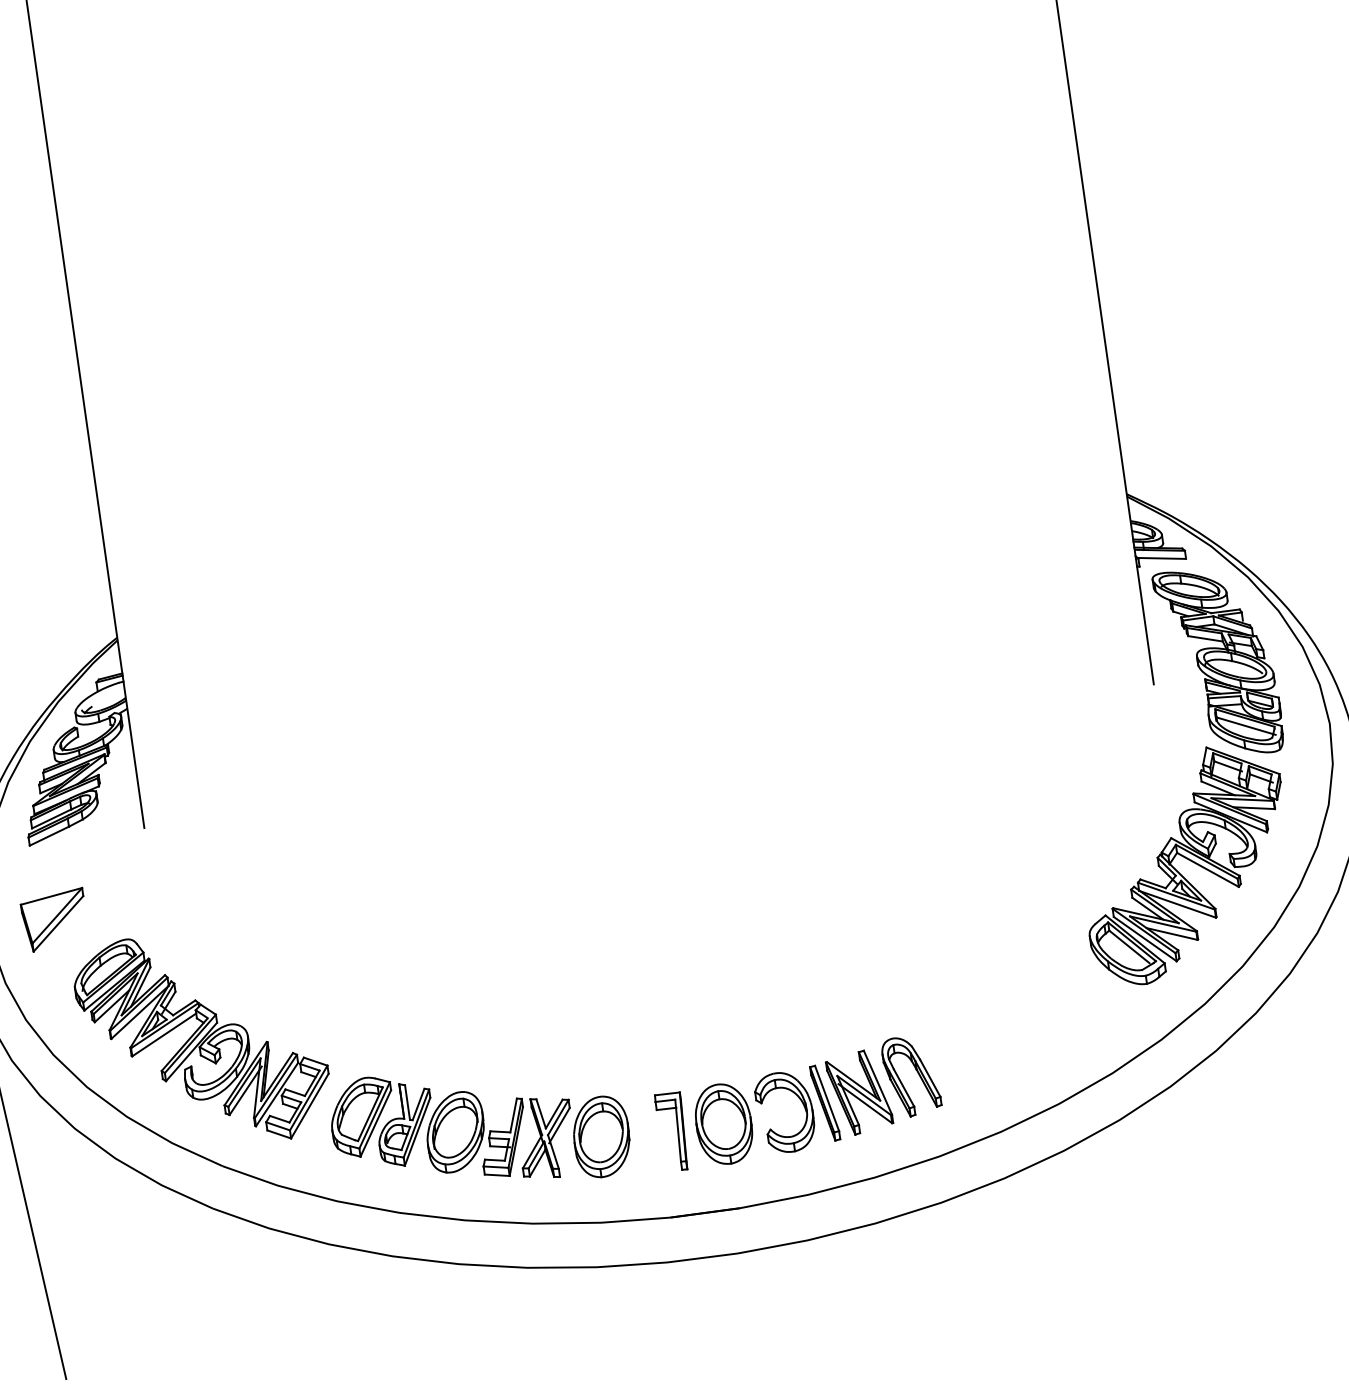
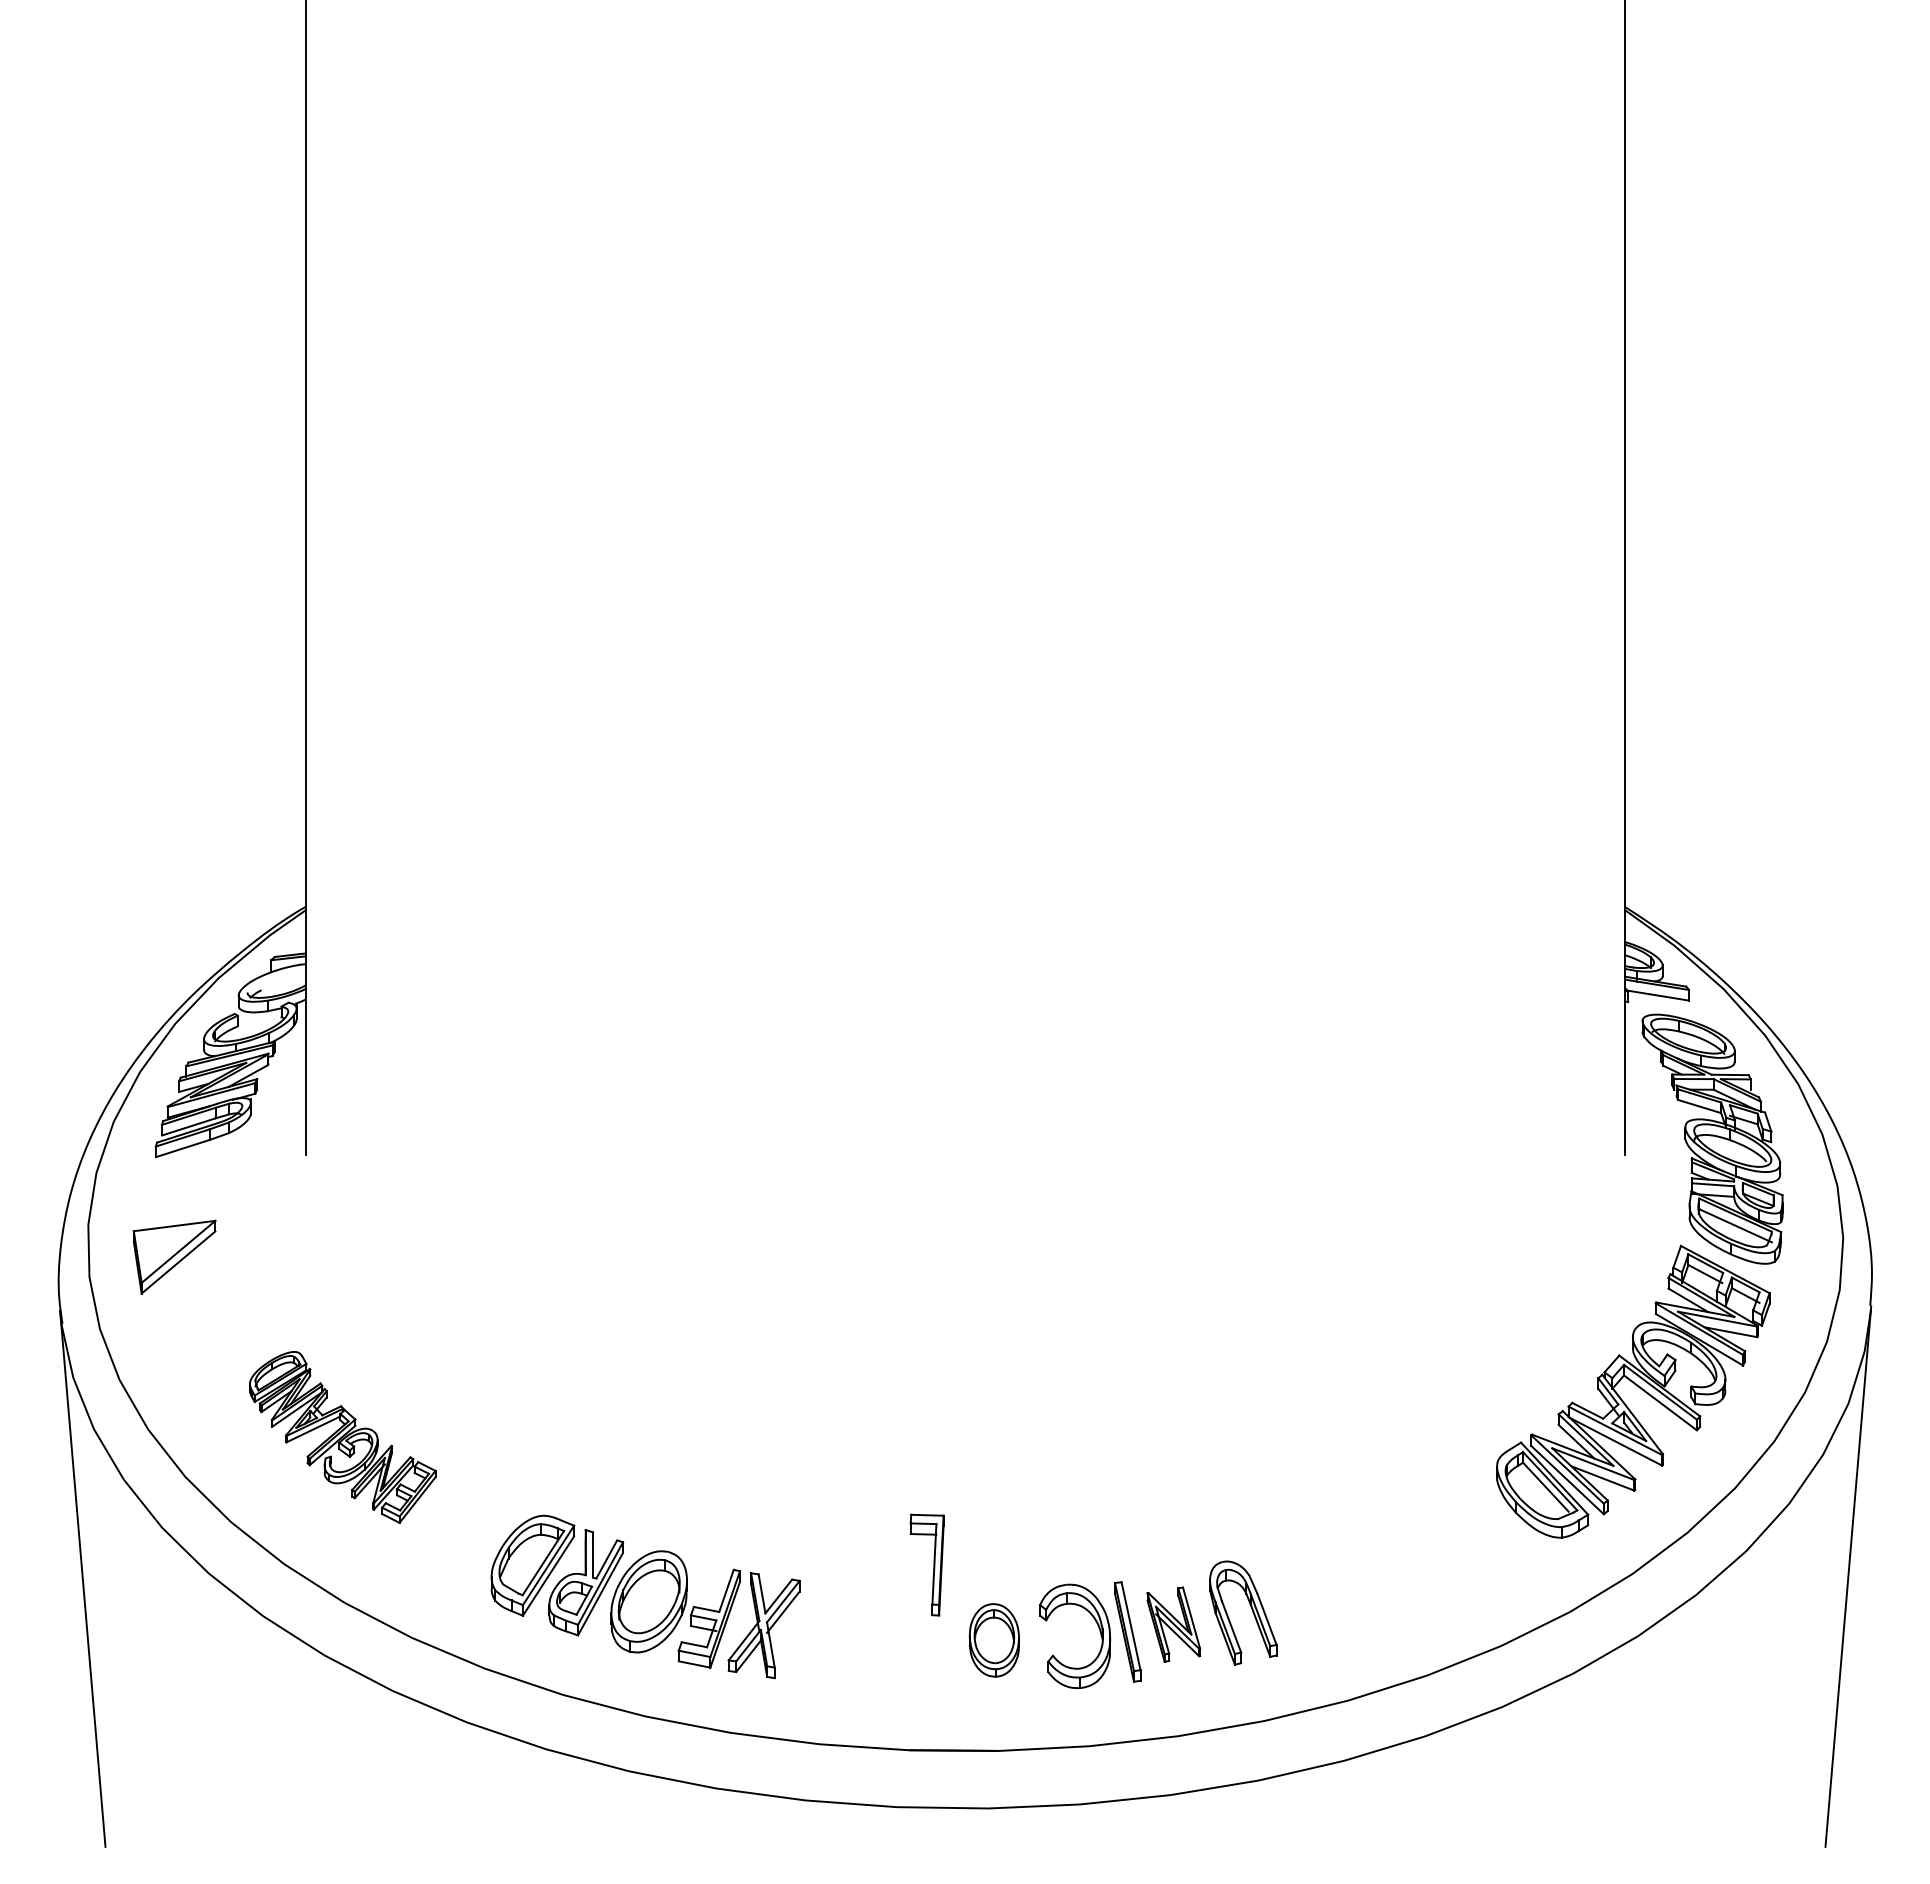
part: (203, 1039) -> (342, 1437), size x0.6
part: (859, 1092) -> (1173, 1624), size x0.7
part: (724, 1124) -> (994, 1640), size x0.7
part: (677, 1130) -> (933, 1564), moved
part: (601, 1136) -> (835, 1633), removed

